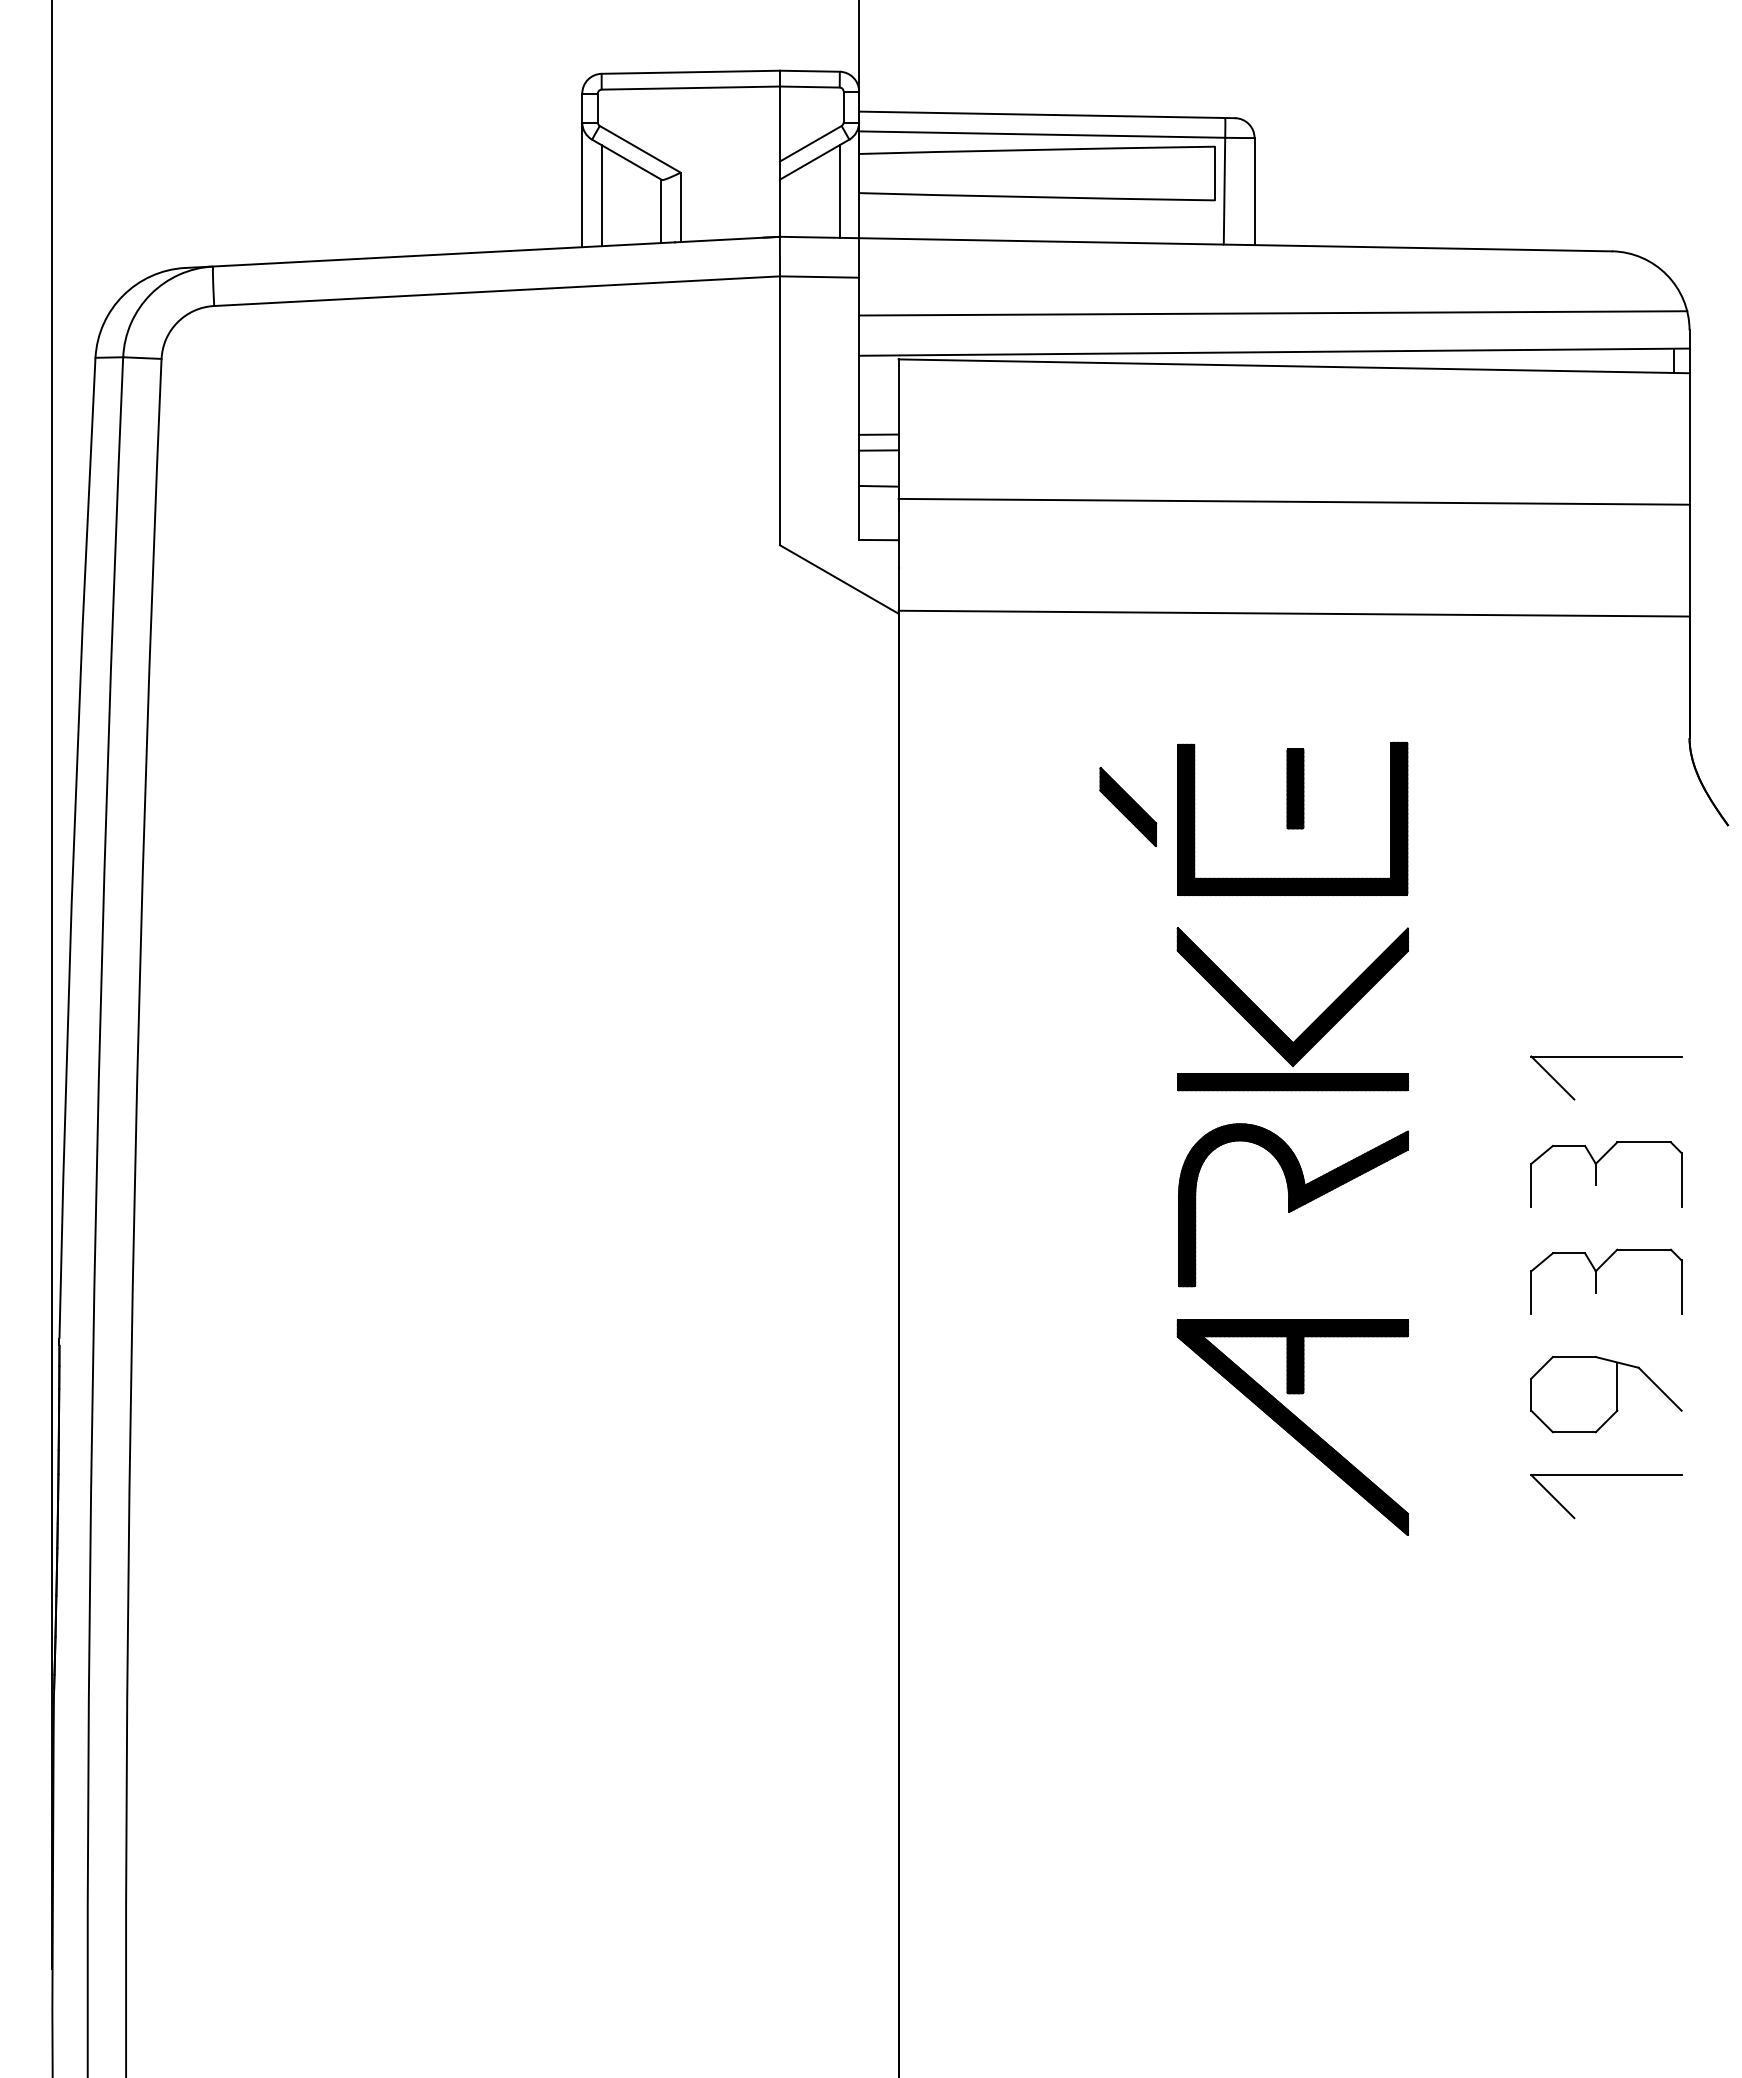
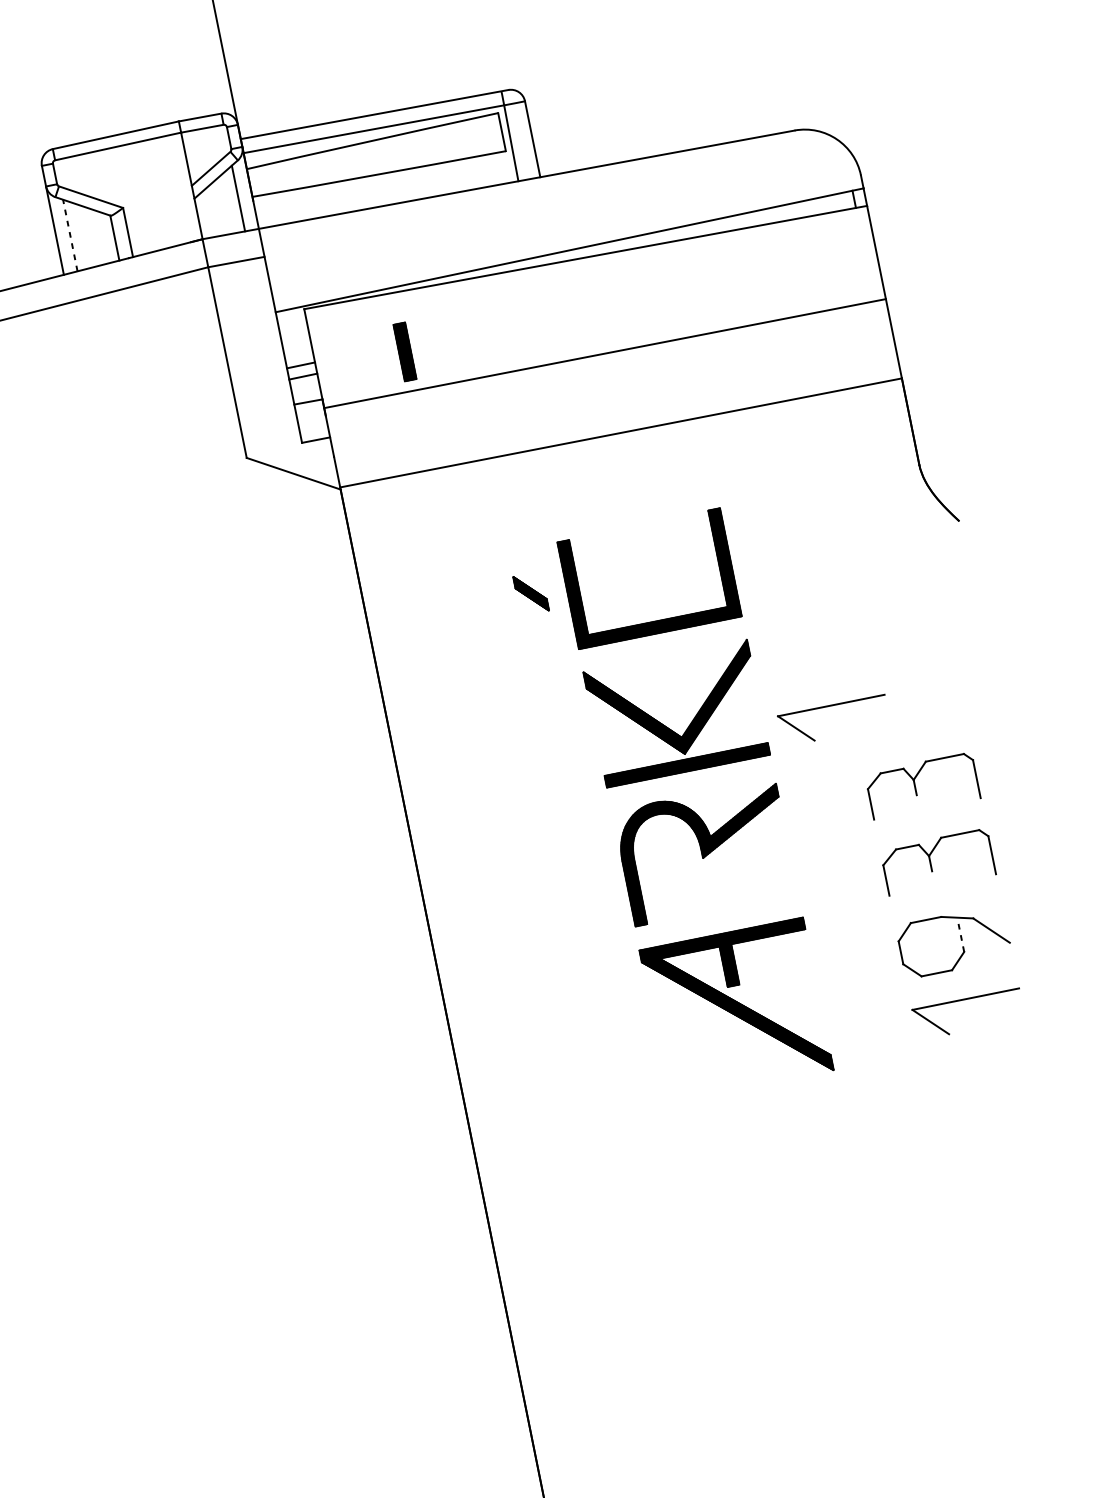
line: (601, 195) -> (70, 235), solid -> dashed
line: (1273, 313) -> (563, 223), removed
part: (1295, 788) -> (404, 351), moved
part: (1128, 806) -> (531, 593), size x0.7
part: (1606, 1057) -> (831, 706), moved
line: (1617, 1387) -> (961, 935), solid -> dashed

